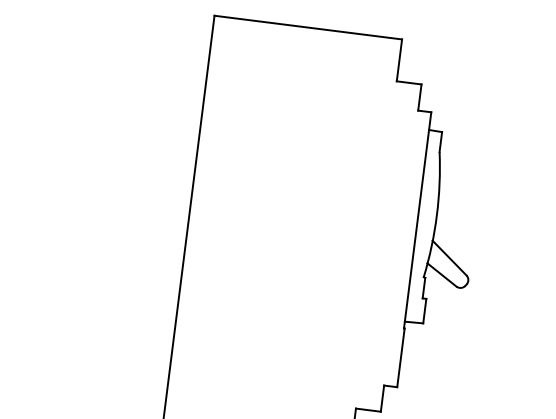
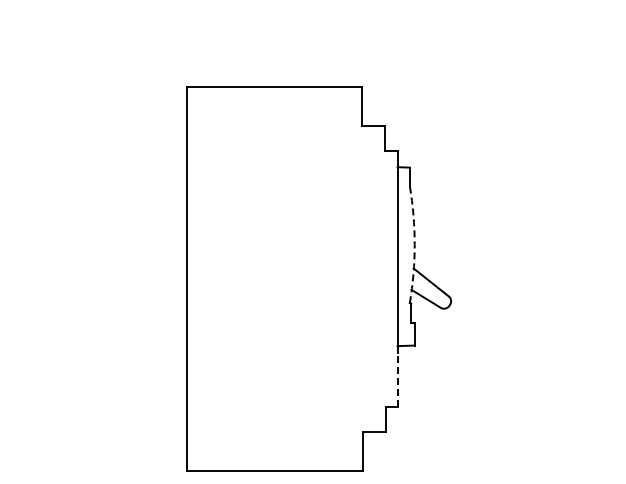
arc: (436, 215) -> (414, 244), solid -> dashed
line: (401, 357) -> (398, 379), solid -> dashed

